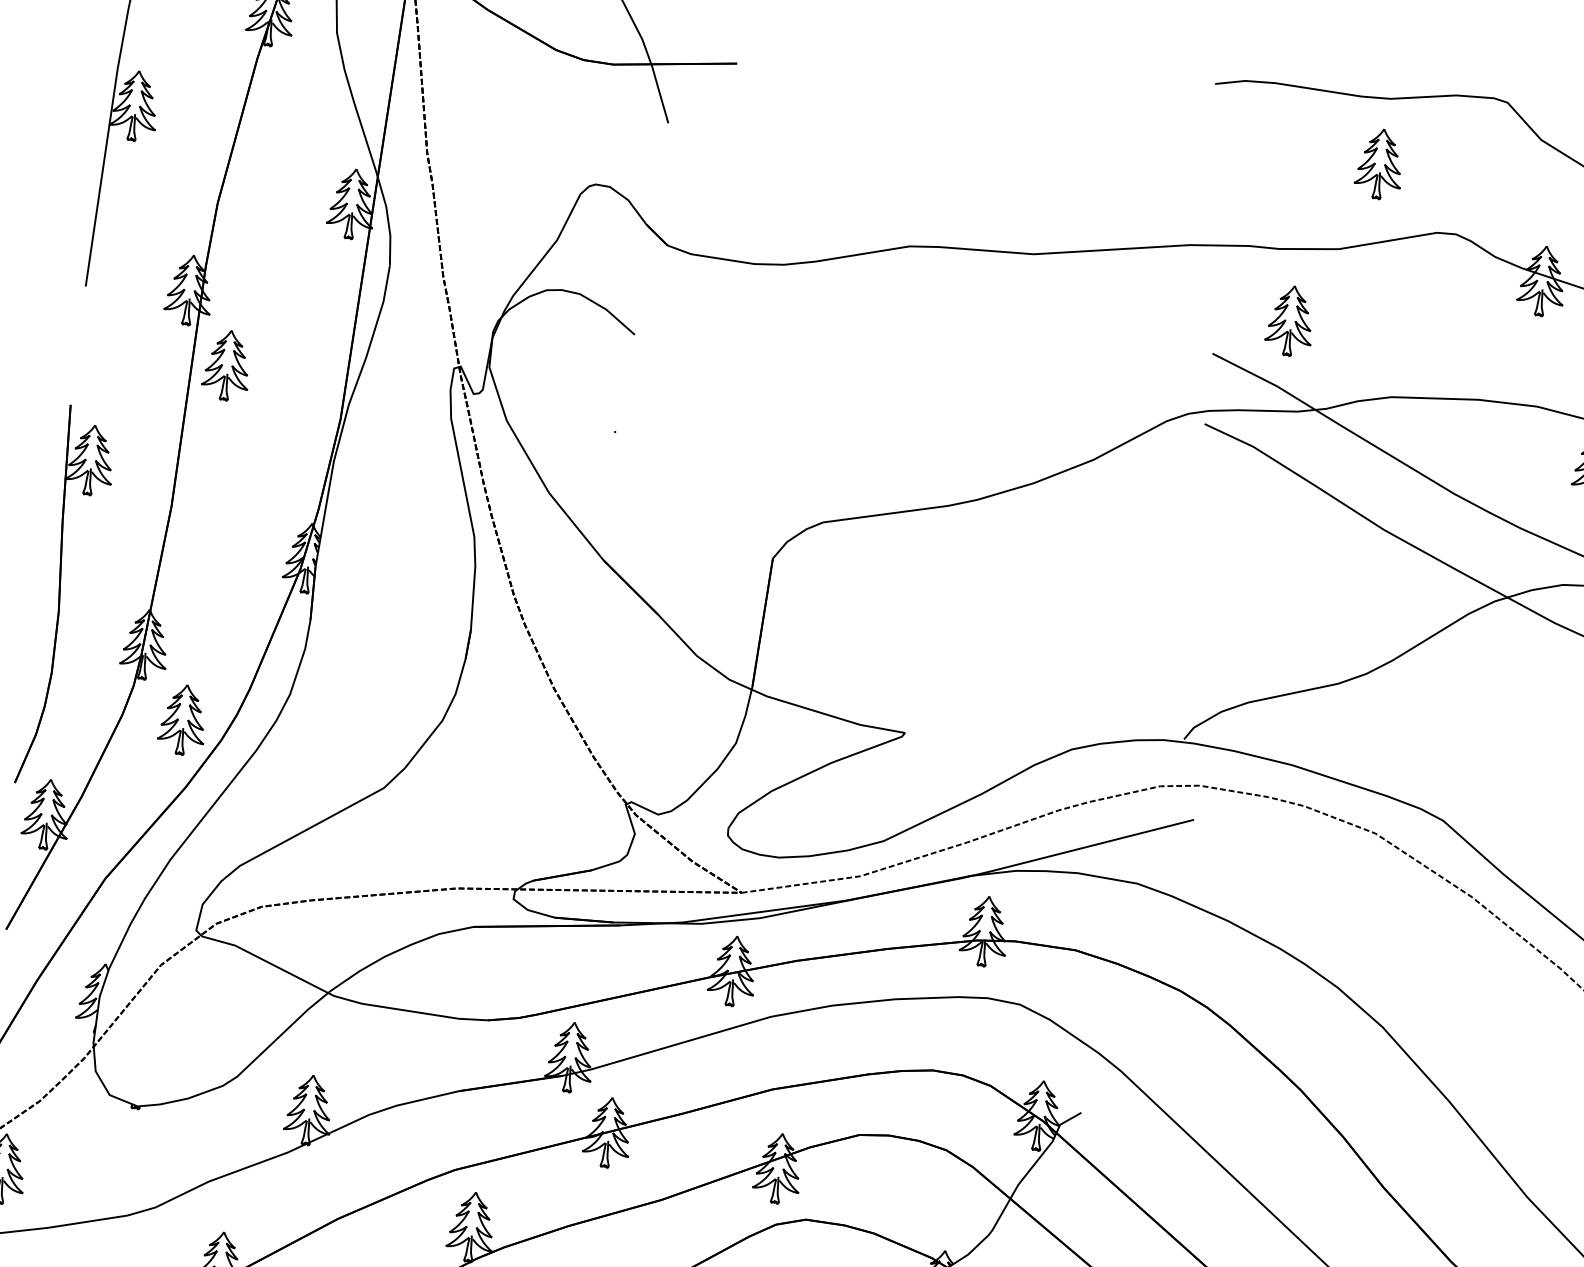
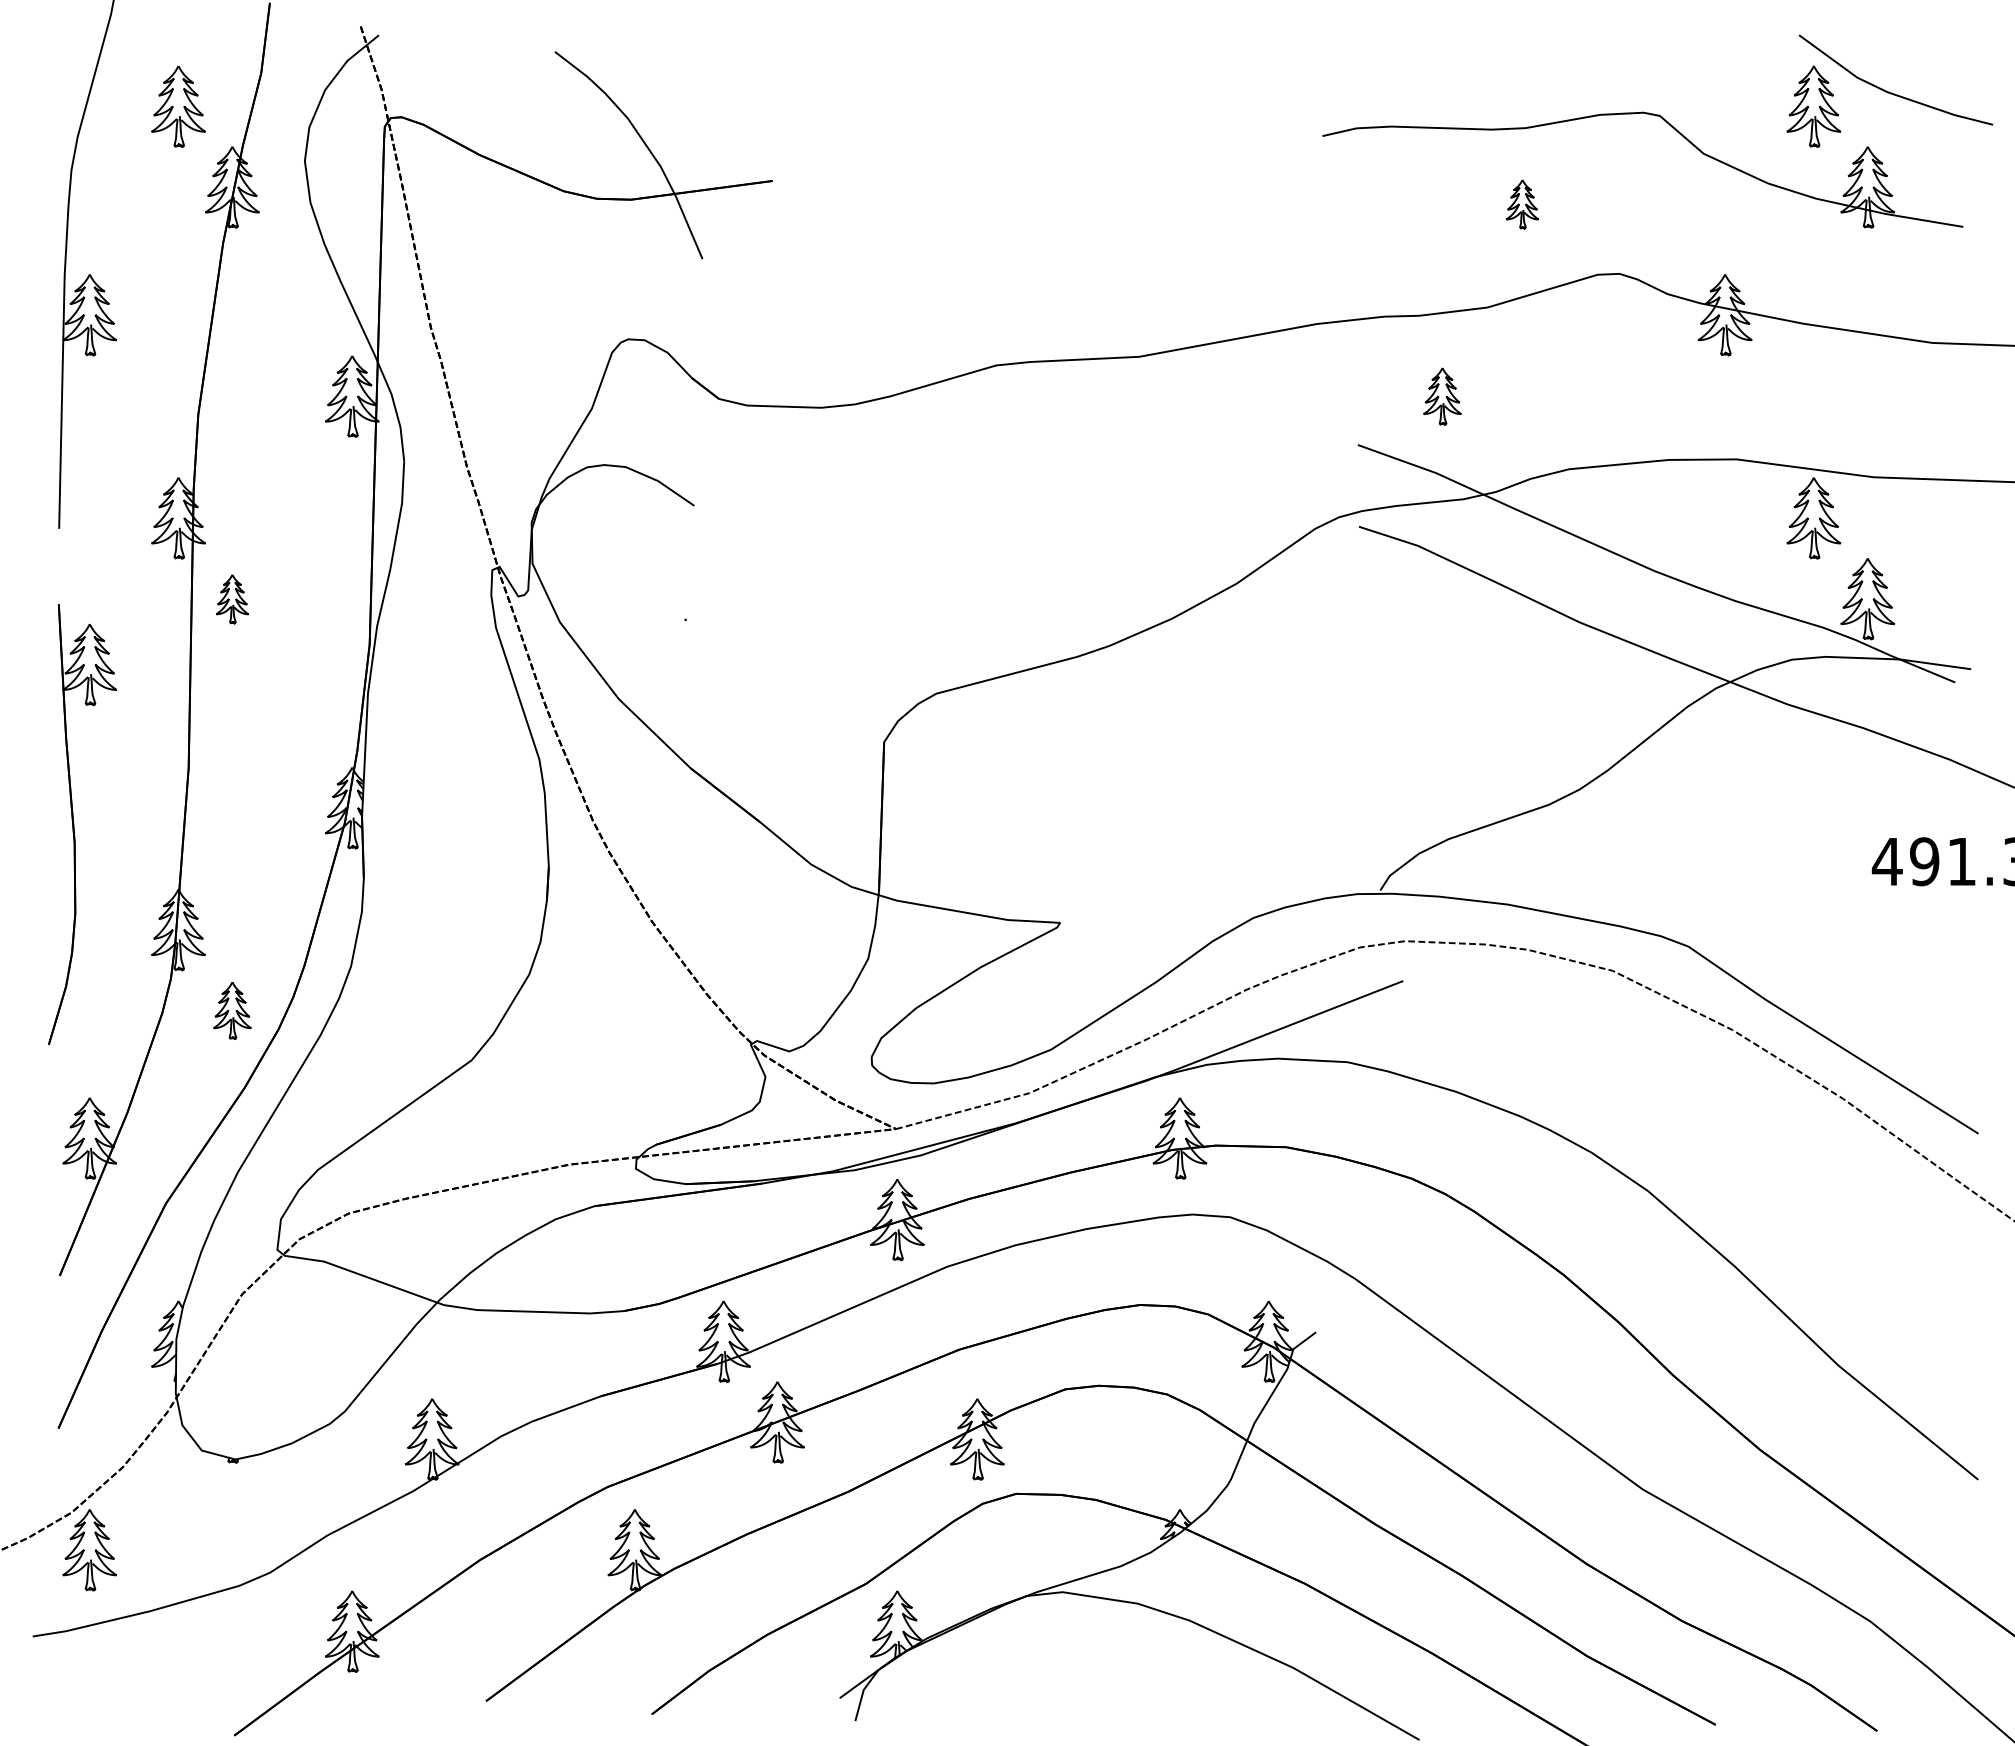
part: (1379, 164) -> (1522, 204), size x0.6
part: (1290, 320) -> (1442, 396), size x0.7
part: (227, 365) -> (232, 599), size x0.6
part: (60, 596) -> (74, 824), moved
part: (183, 719) -> (232, 1010), size x0.7

